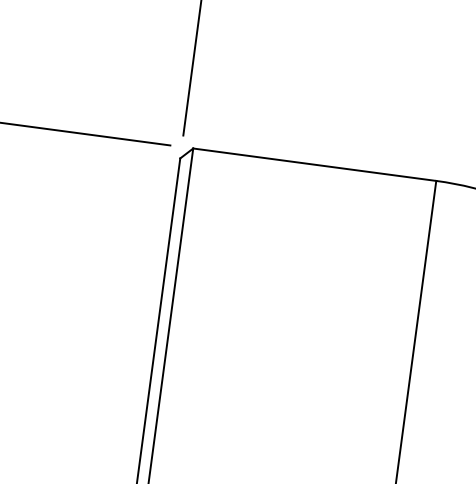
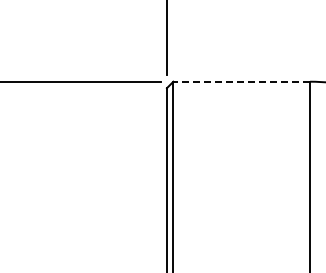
line: (314, 164) -> (241, 81), solid -> dashed

